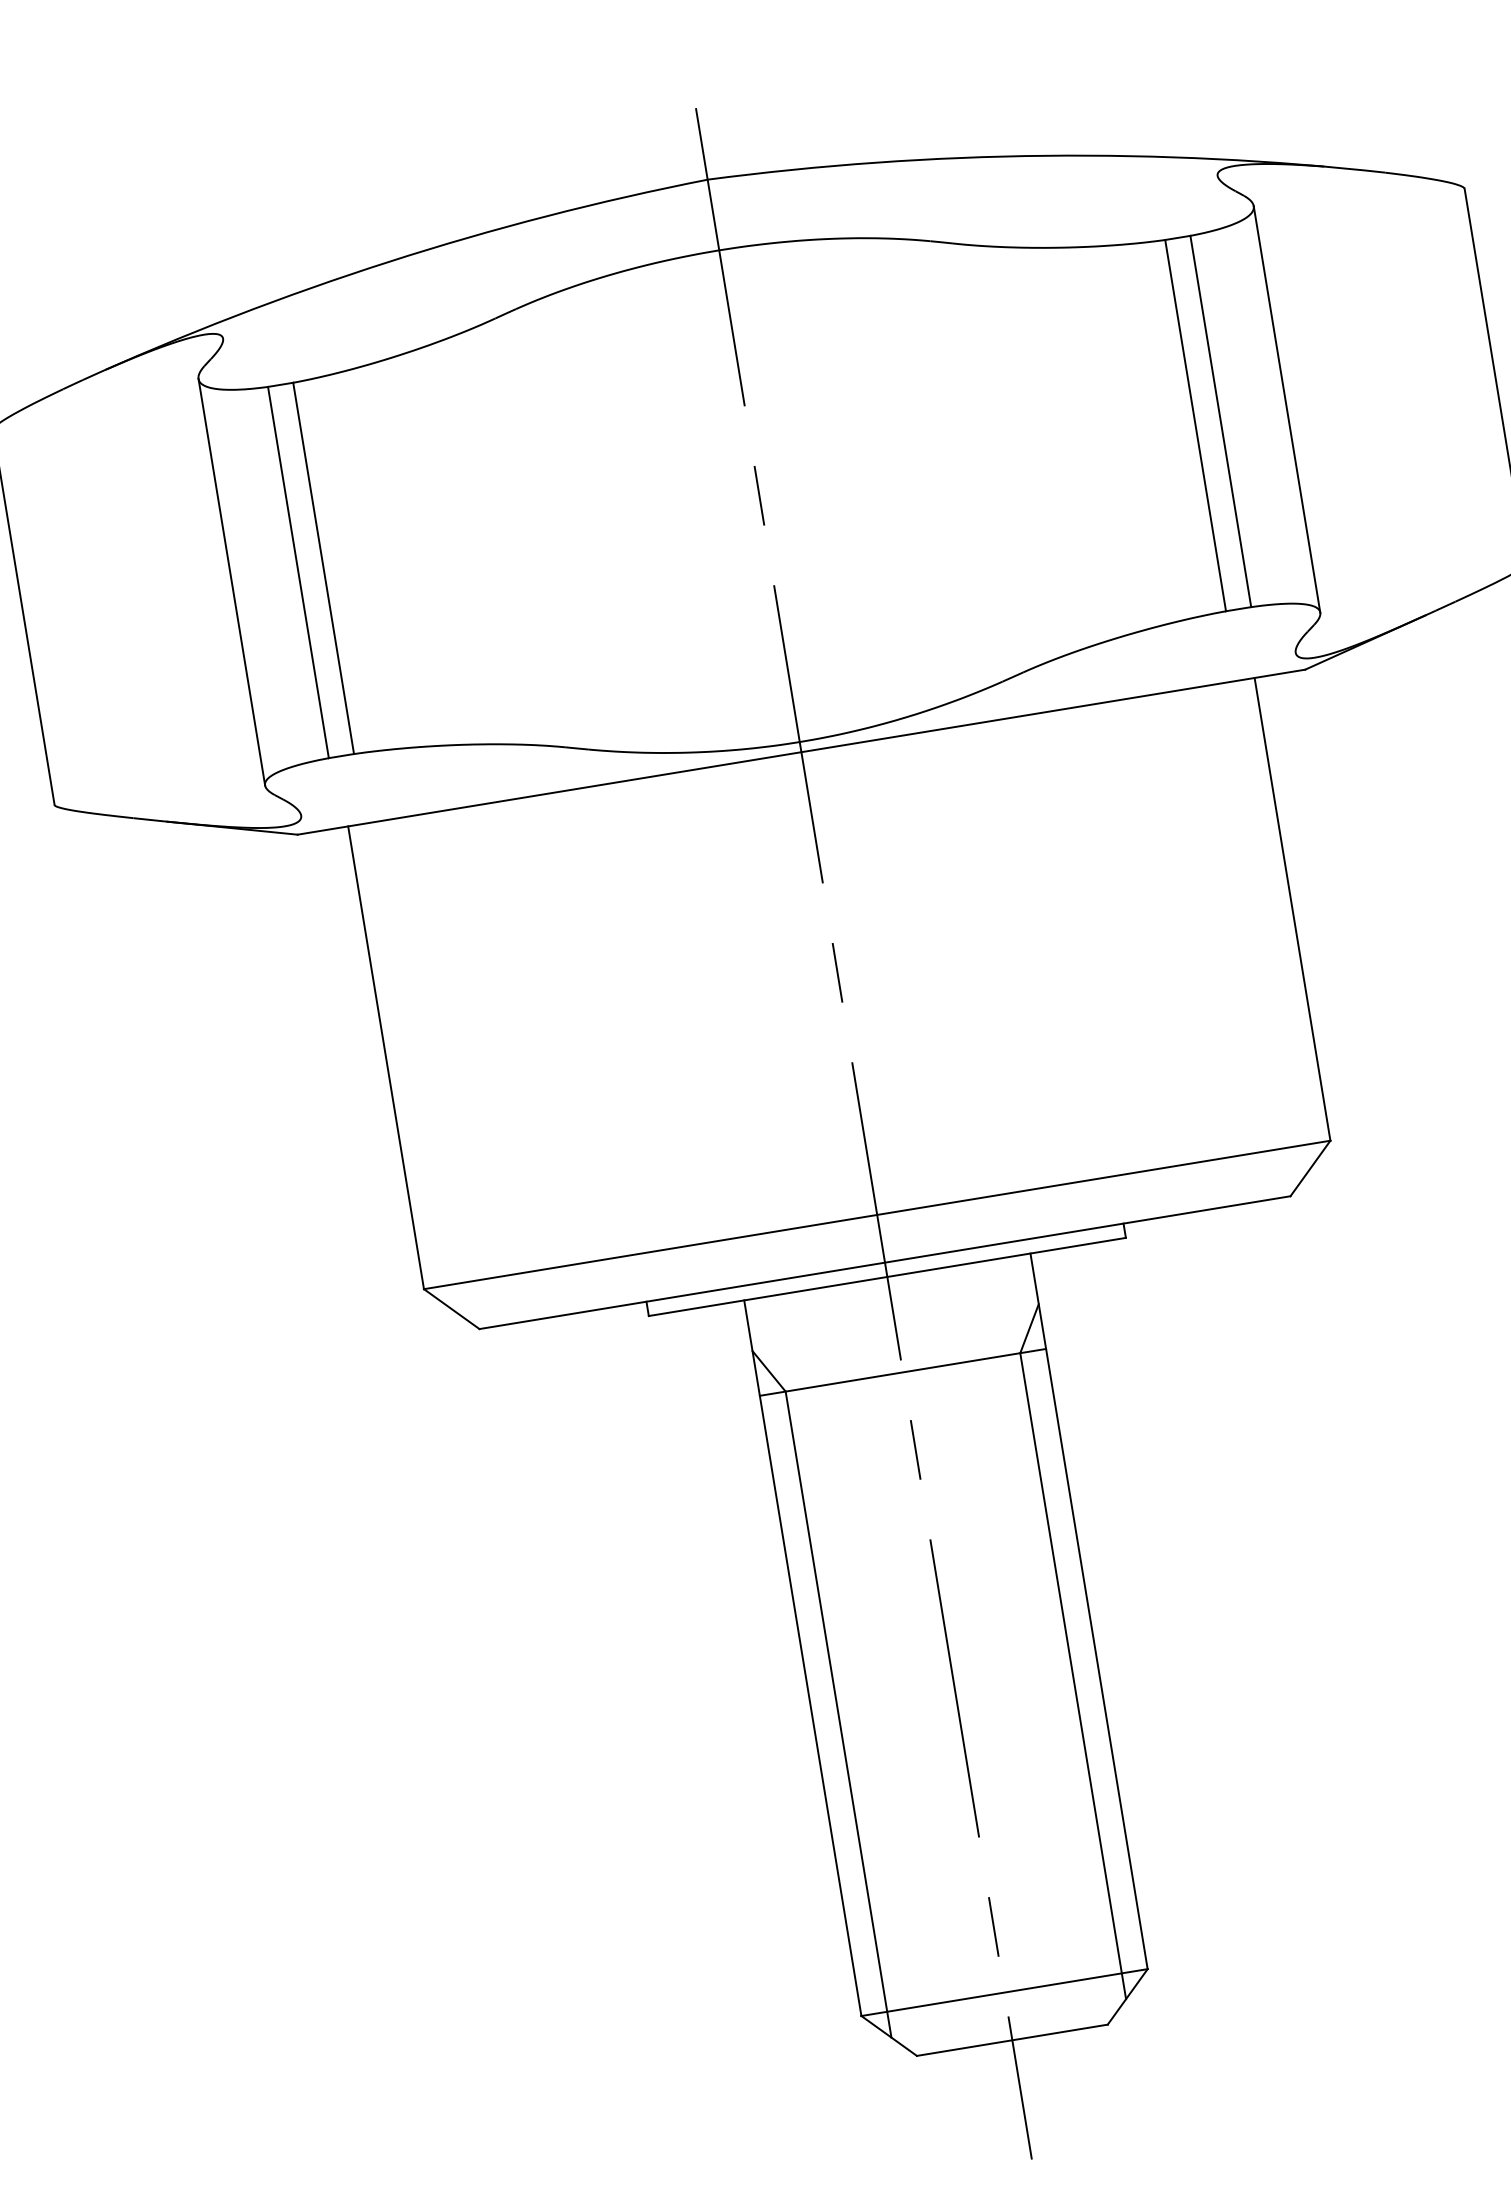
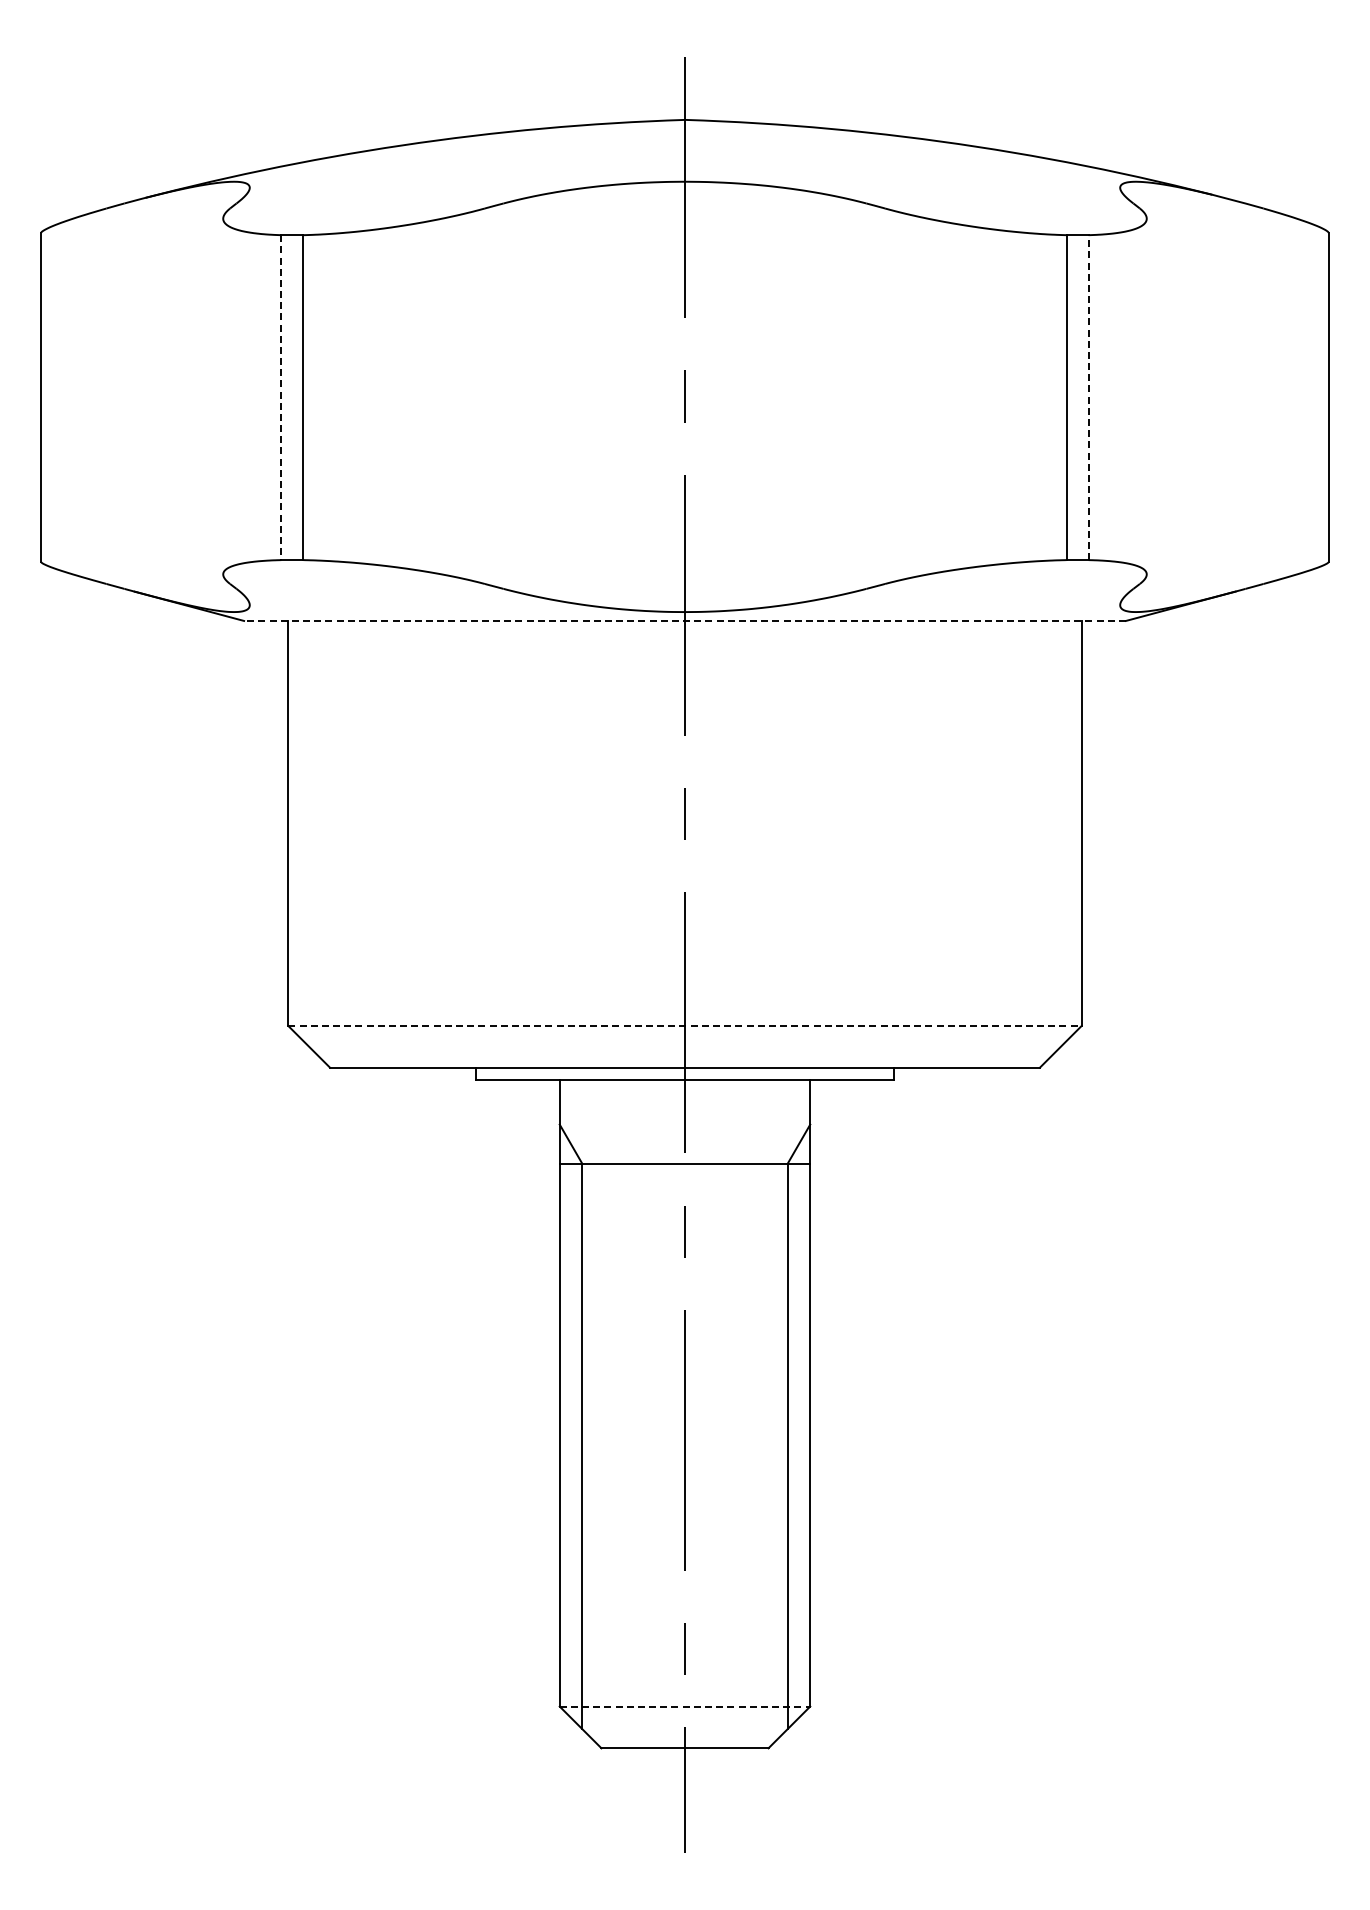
line: (1286, 409) -> (1146, 396), removed
line: (1220, 421) -> (1088, 397), solid -> dashed
line: (298, 573) -> (281, 398), solid -> dashed
line: (232, 582) -> (223, 396), removed
line: (801, 751) -> (685, 620), solid -> dashed
line: (877, 1214) -> (685, 1025), solid -> dashed
line: (1005, 1992) -> (685, 1706), solid -> dashed

